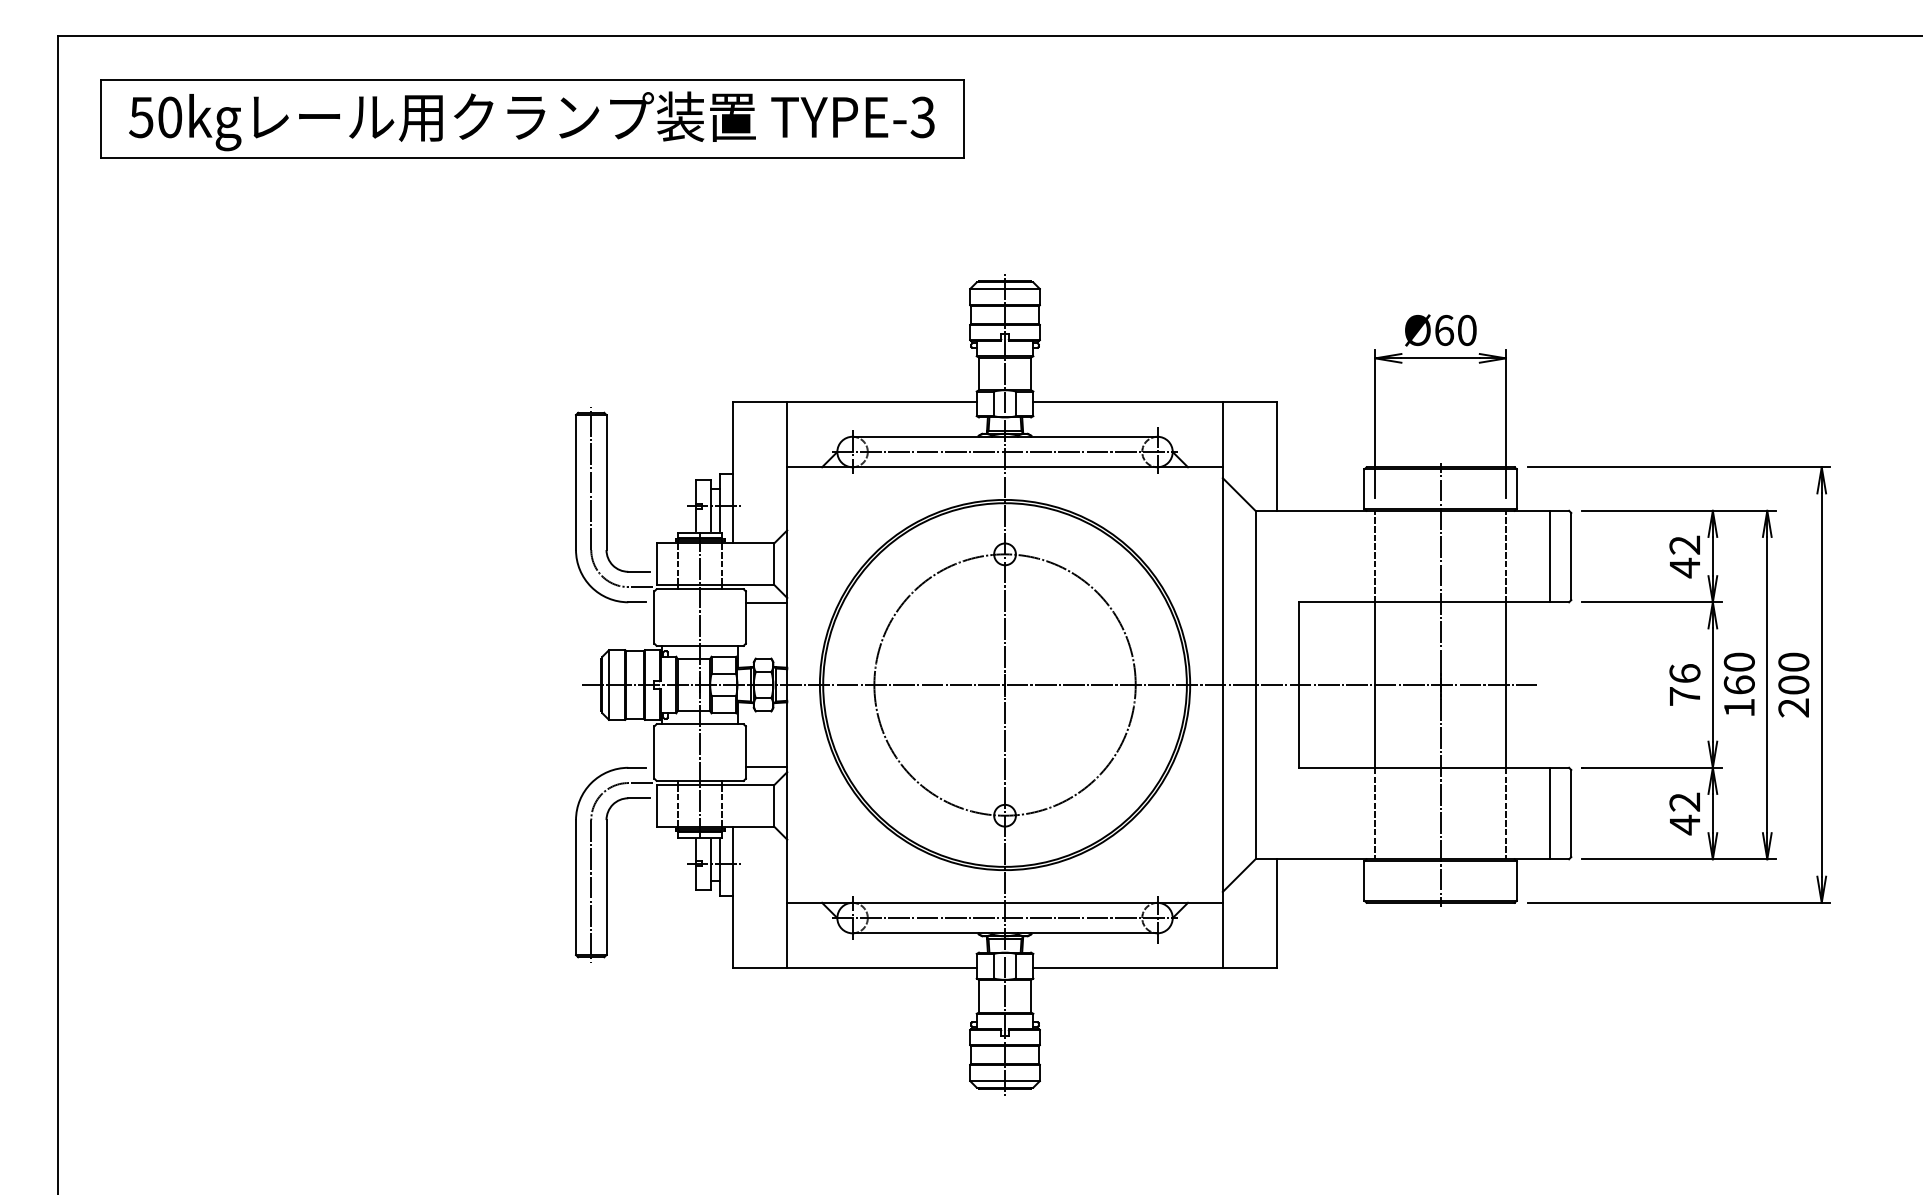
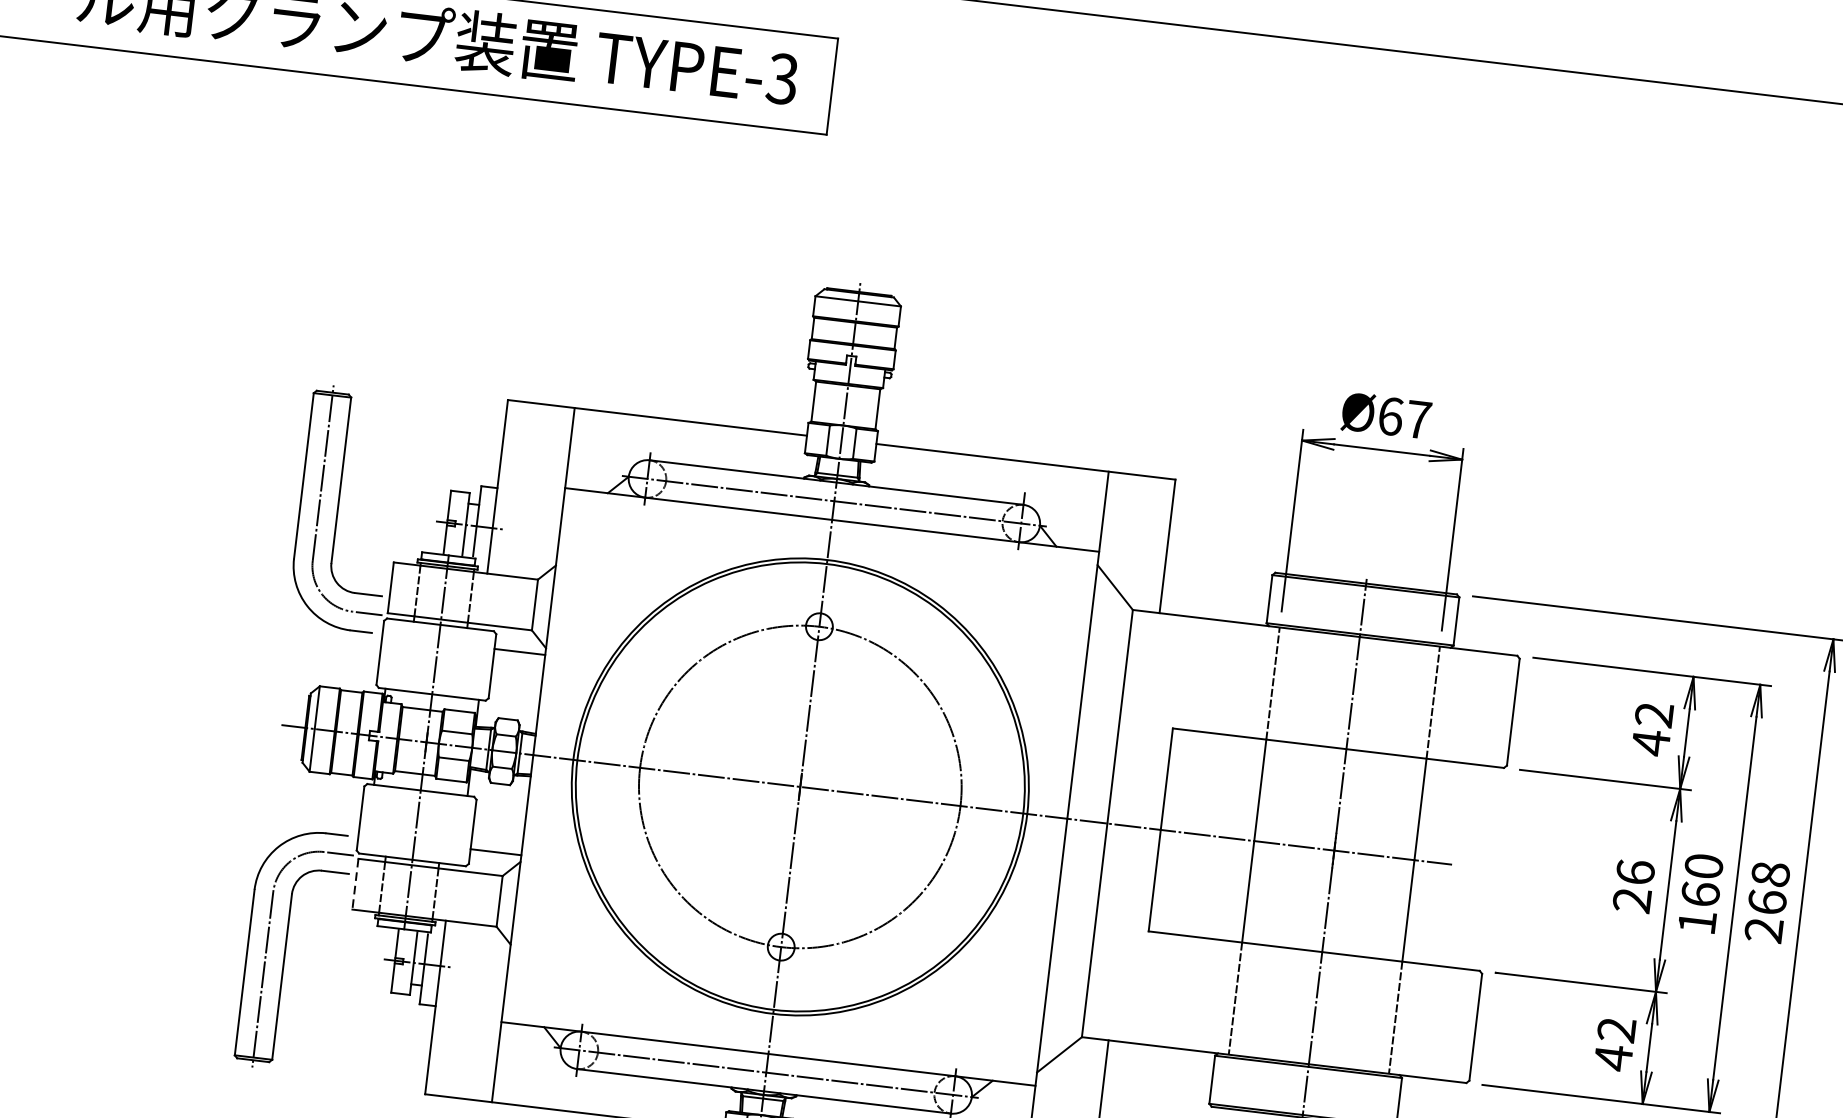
text: (1467, 330) -> (1419, 419), Ø60 -> Ø67
line: (1549, 556) -> (1486, 708), removed
text: (1793, 673) -> (1768, 888), 200 -> 268
text: (1684, 696) -> (1631, 900), 76 -> 26
line: (656, 805) -> (355, 883), solid -> dashed
line: (1549, 813) -> (1449, 1024), removed

